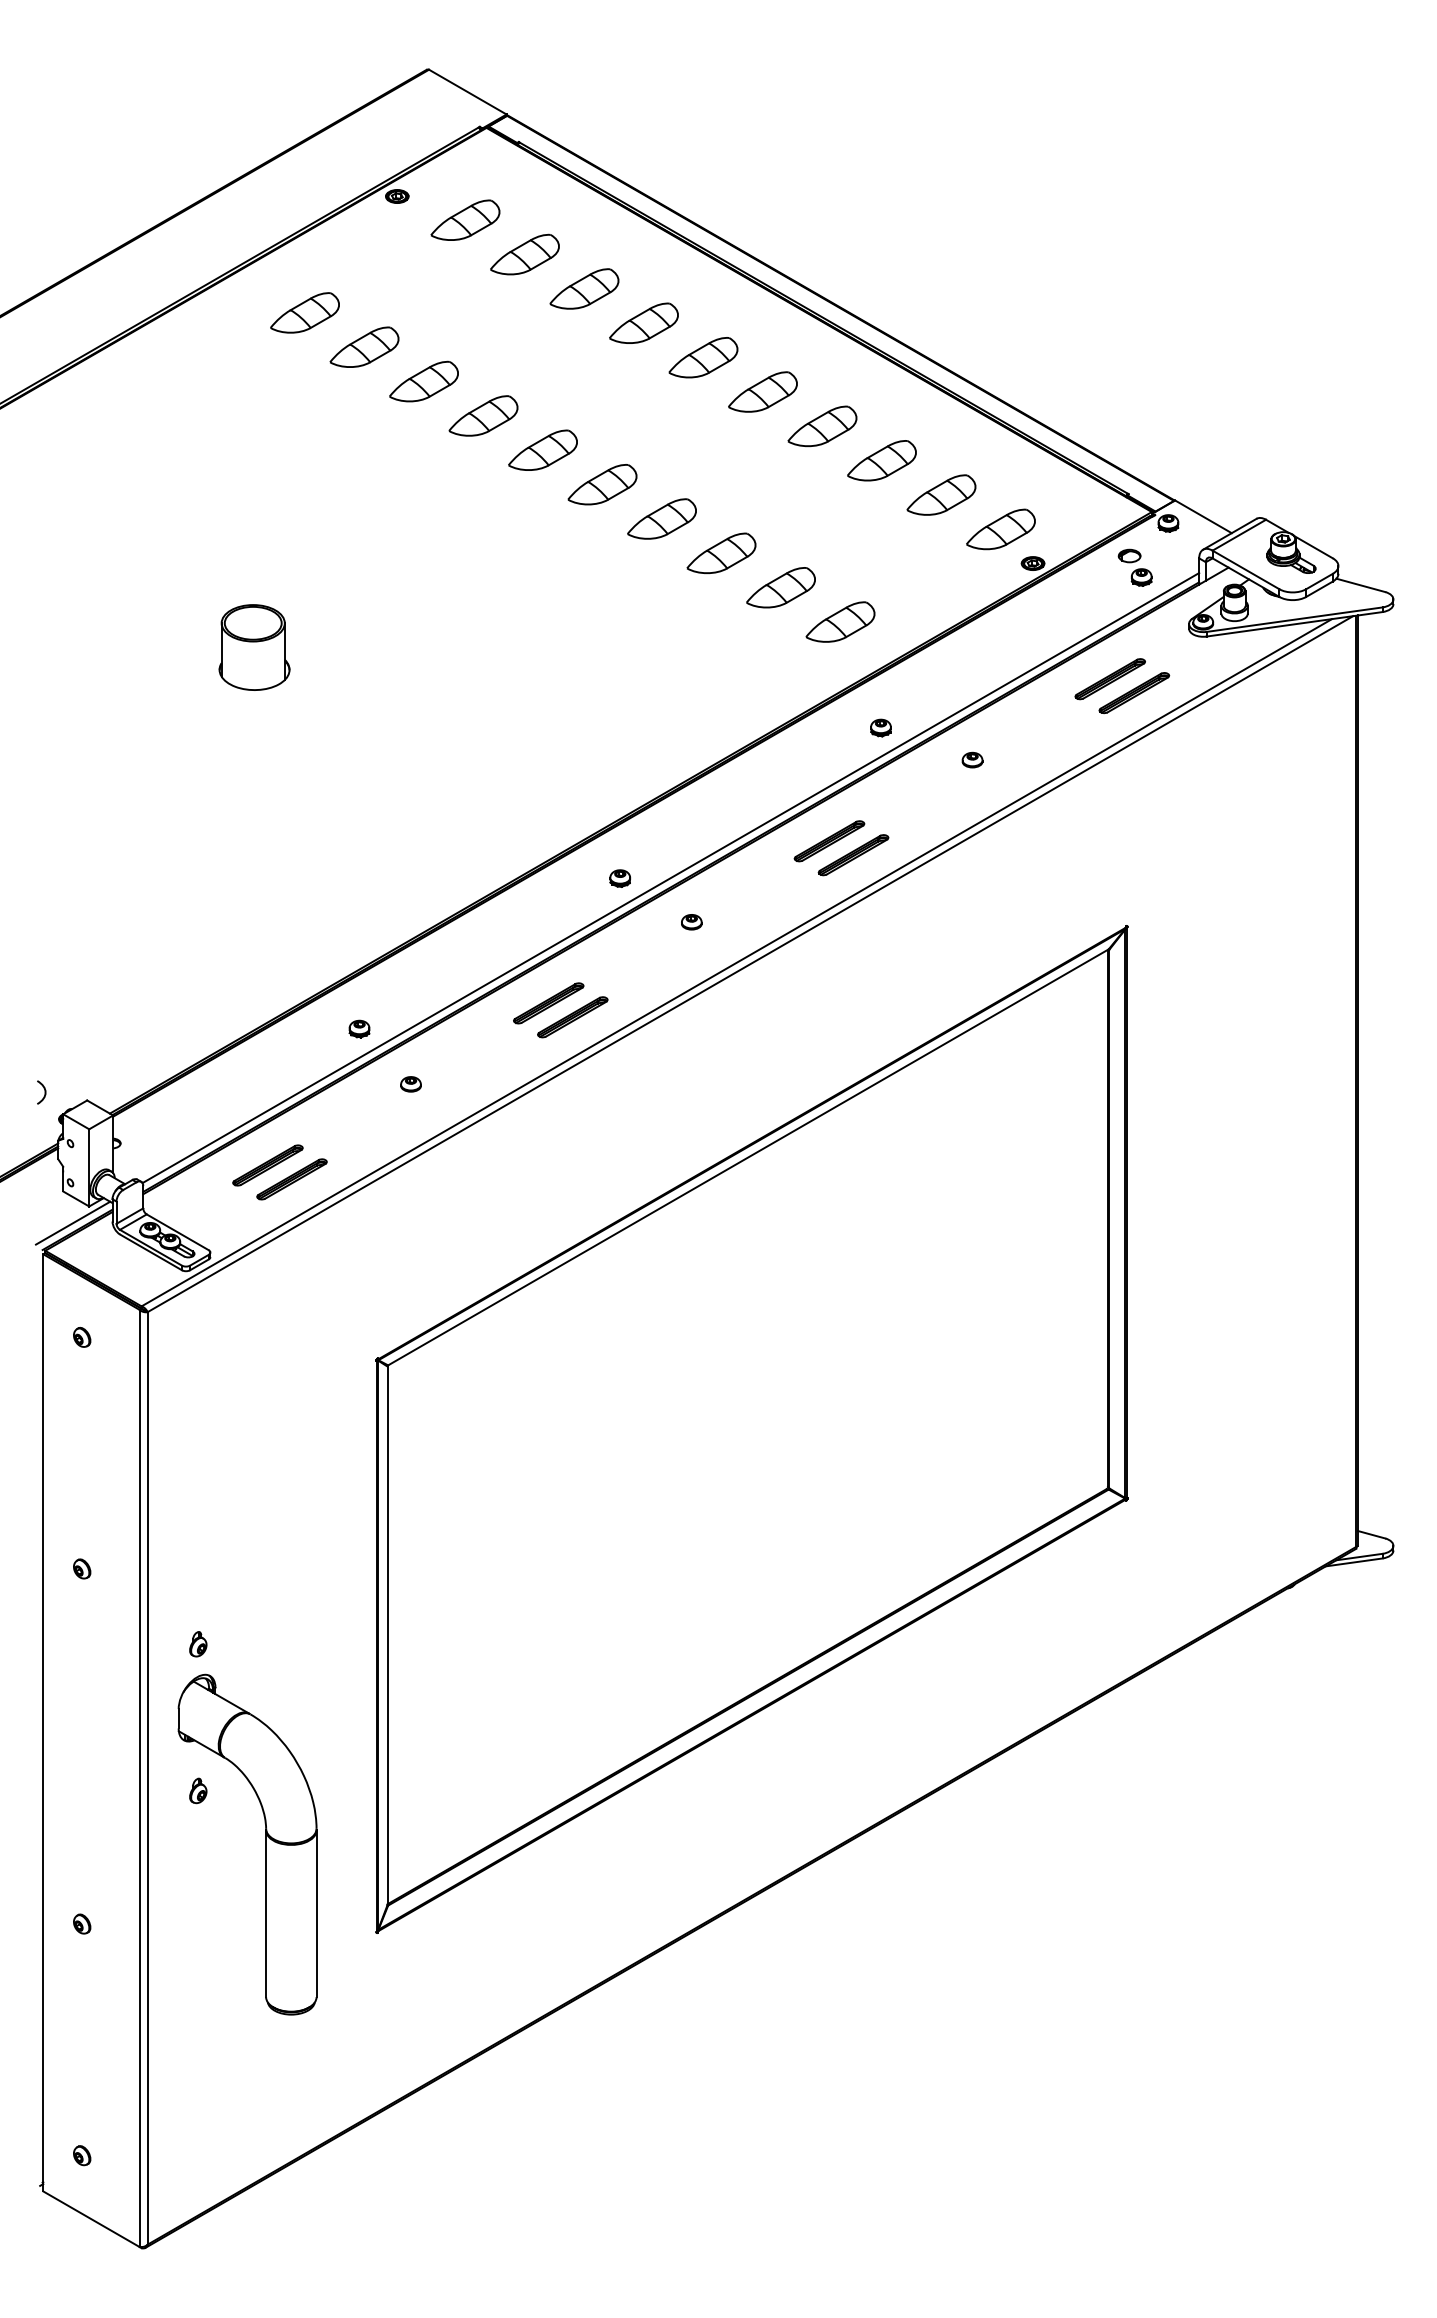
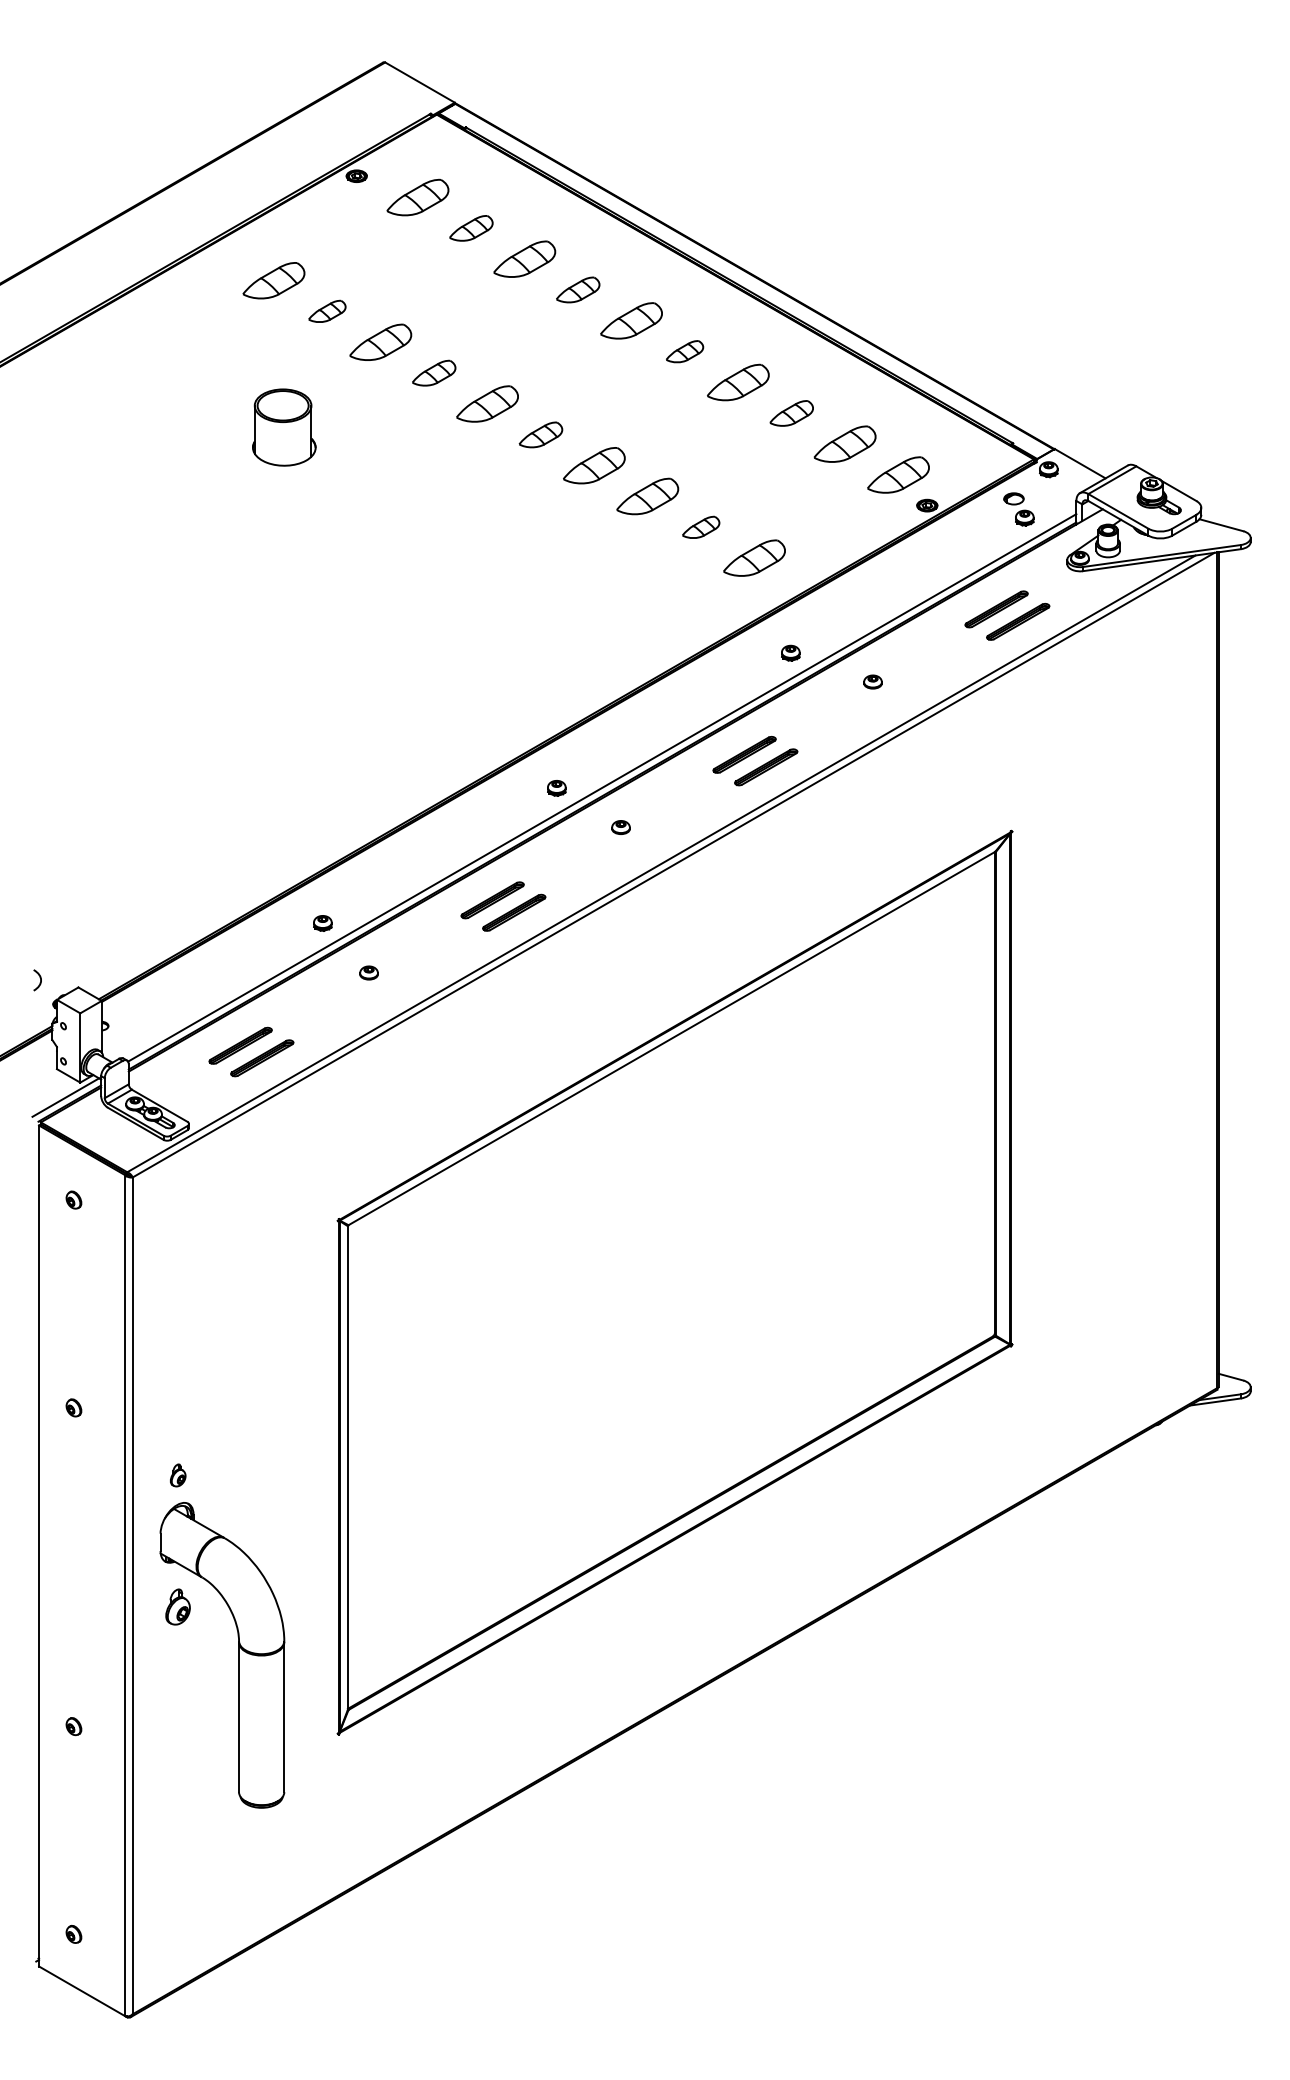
part: (524, 254) -> (470, 228), size x0.7
part: (643, 322) -> (577, 289), size x0.7
part: (364, 346) -> (327, 310), size x0.6
part: (762, 391) -> (684, 351), size x0.6
part: (483, 415) -> (434, 372), size x0.7
part: (881, 460) -> (791, 413), size x0.7
part: (602, 484) -> (540, 434), size x0.7
part: (780, 587) -> (700, 527), size x0.6
part: (254, 647) -> (284, 427), moved
part: (198, 1790) -> (178, 1606), size x1.6

